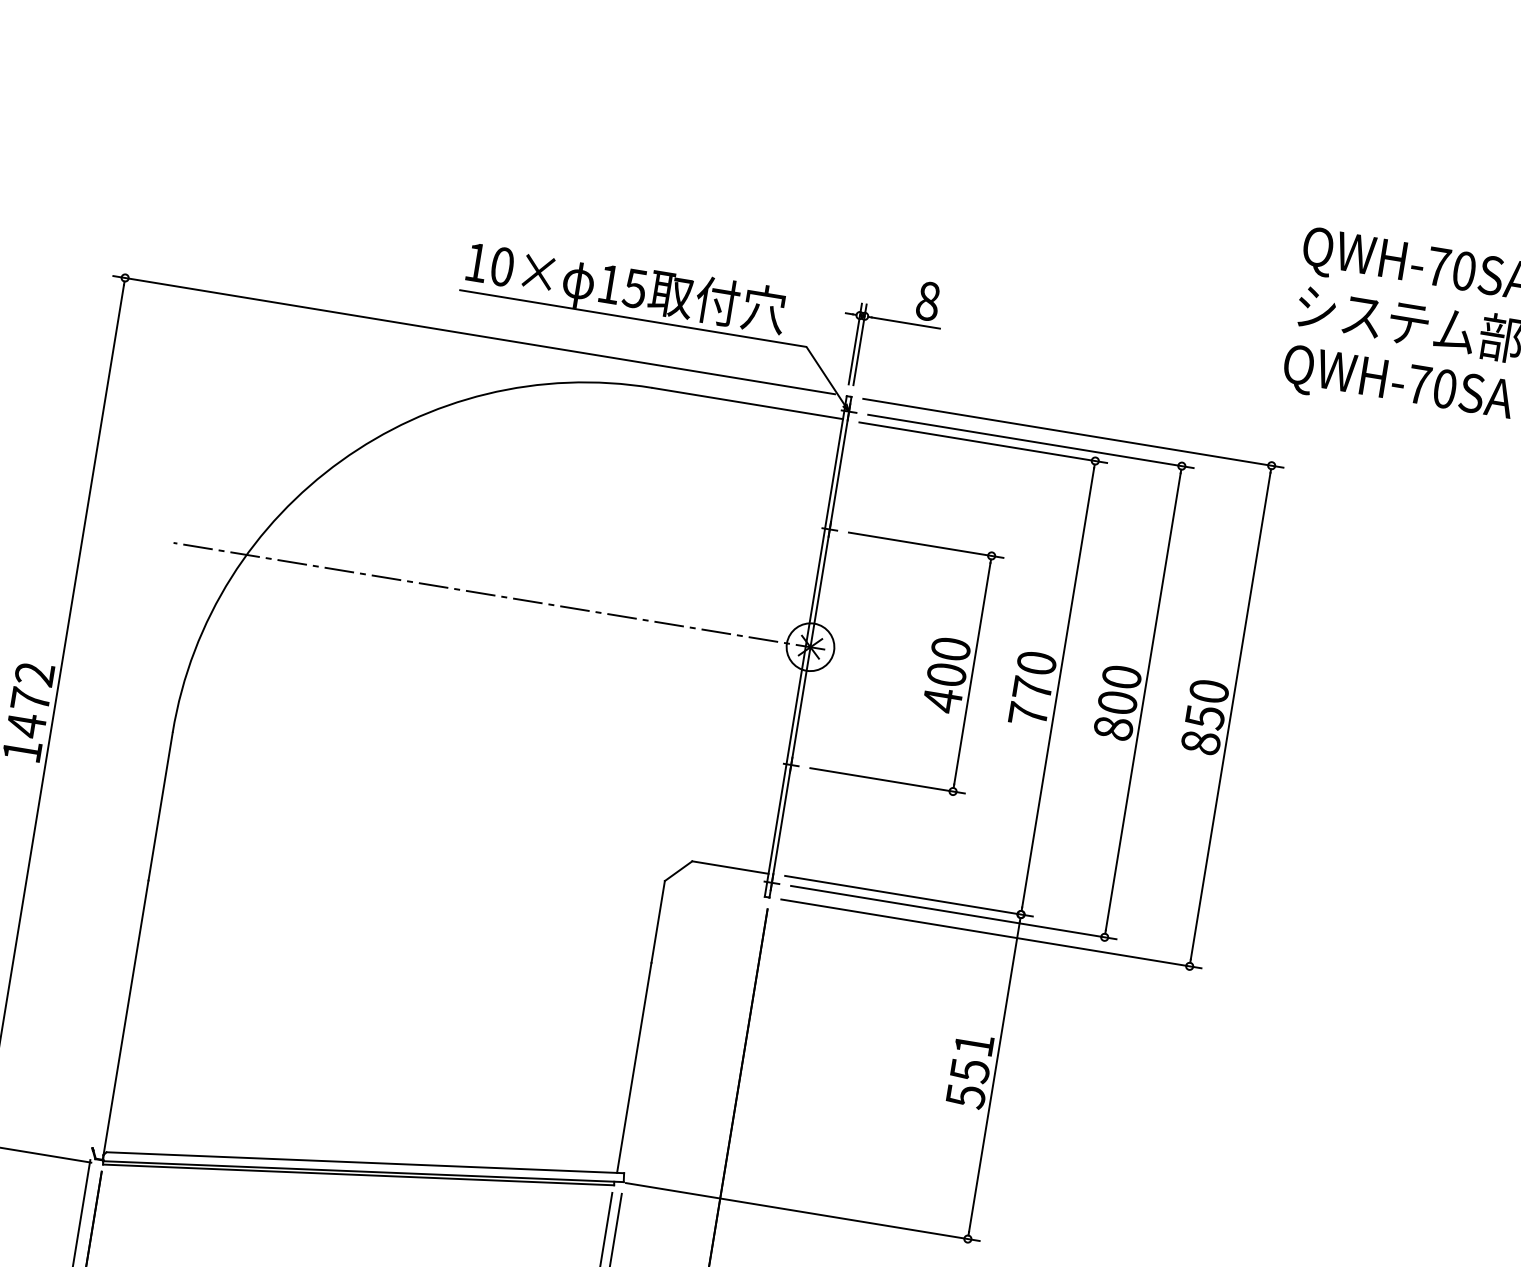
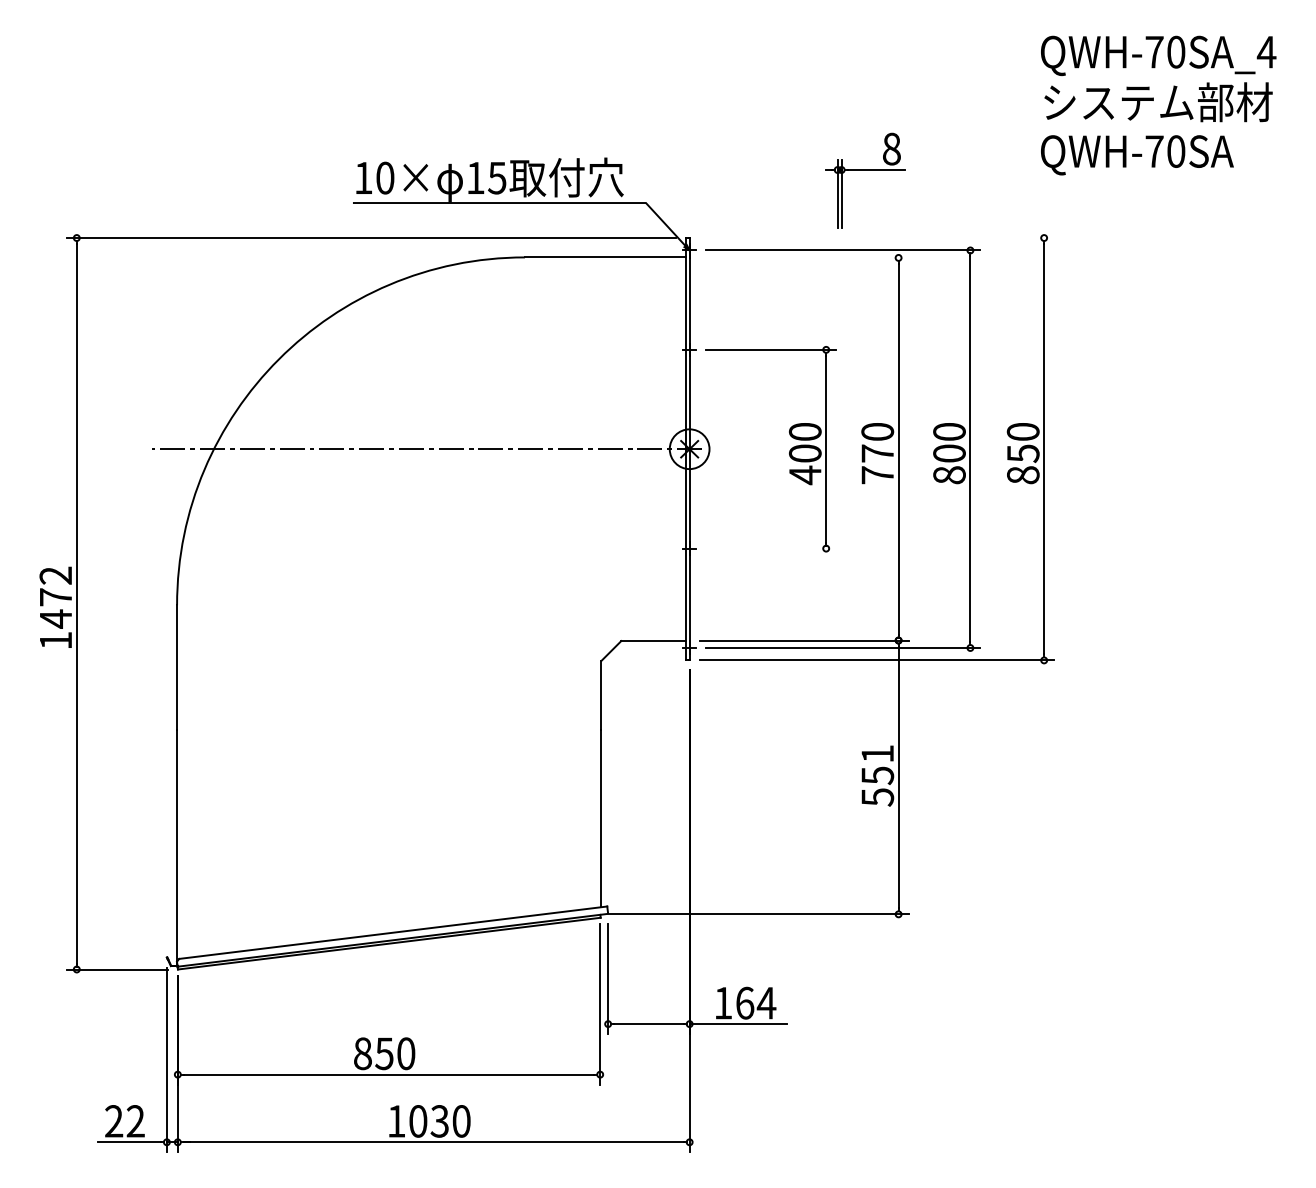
part: (892, 321) -> (865, 170), moved
line: (1072, 433) -> (876, 238), removed
line: (982, 442) -> (803, 257), removed
line: (887, 780) -> (770, 548), removed

